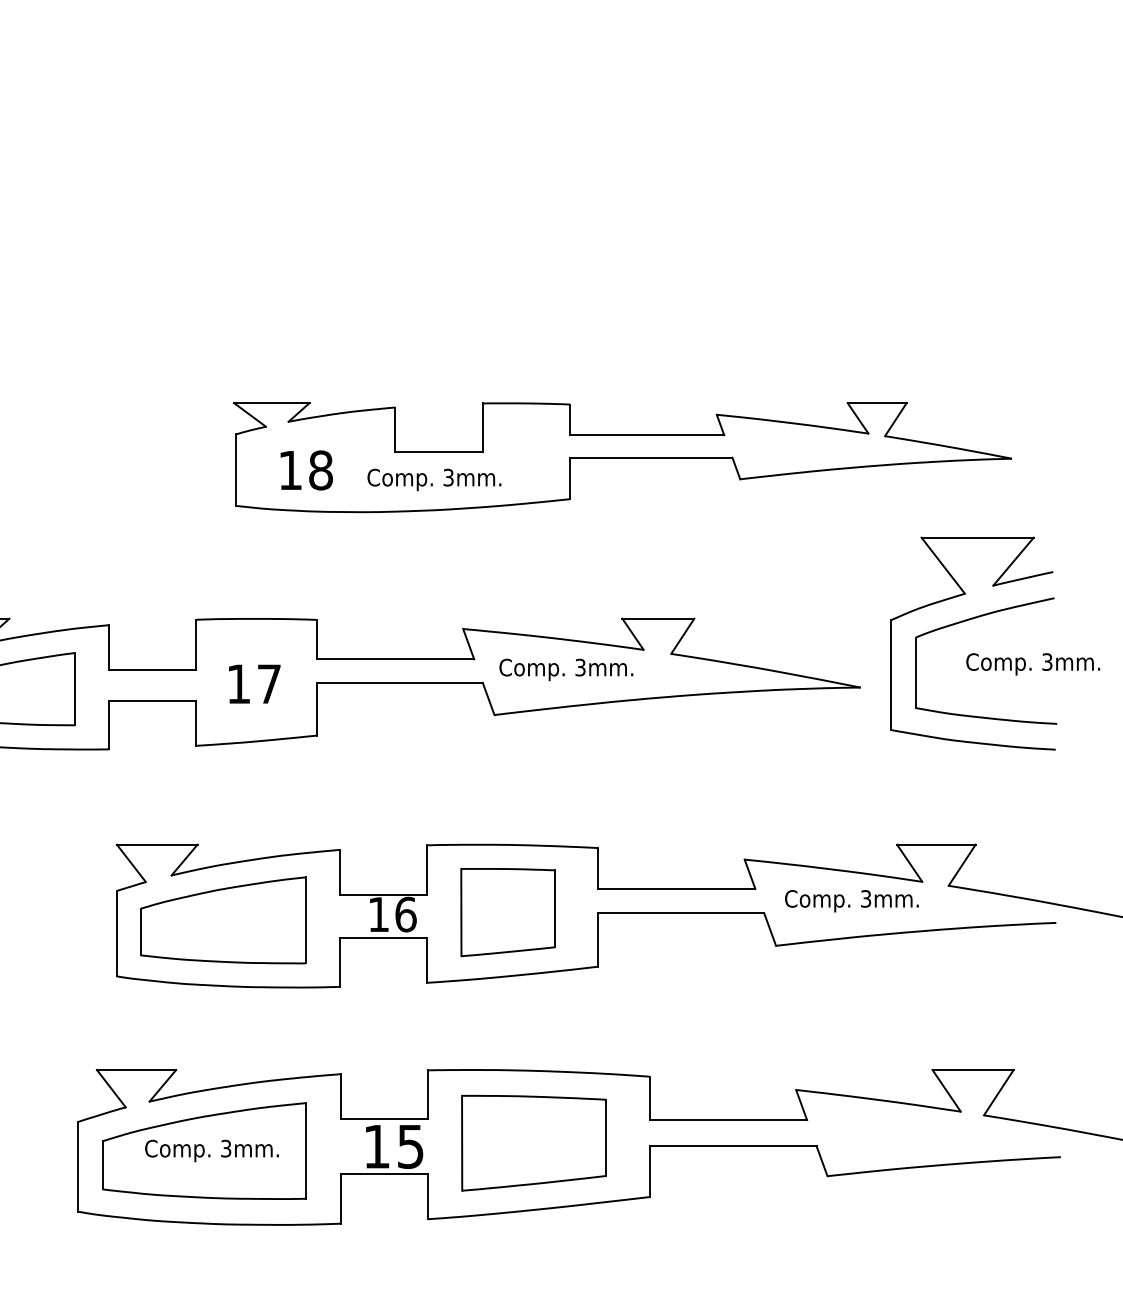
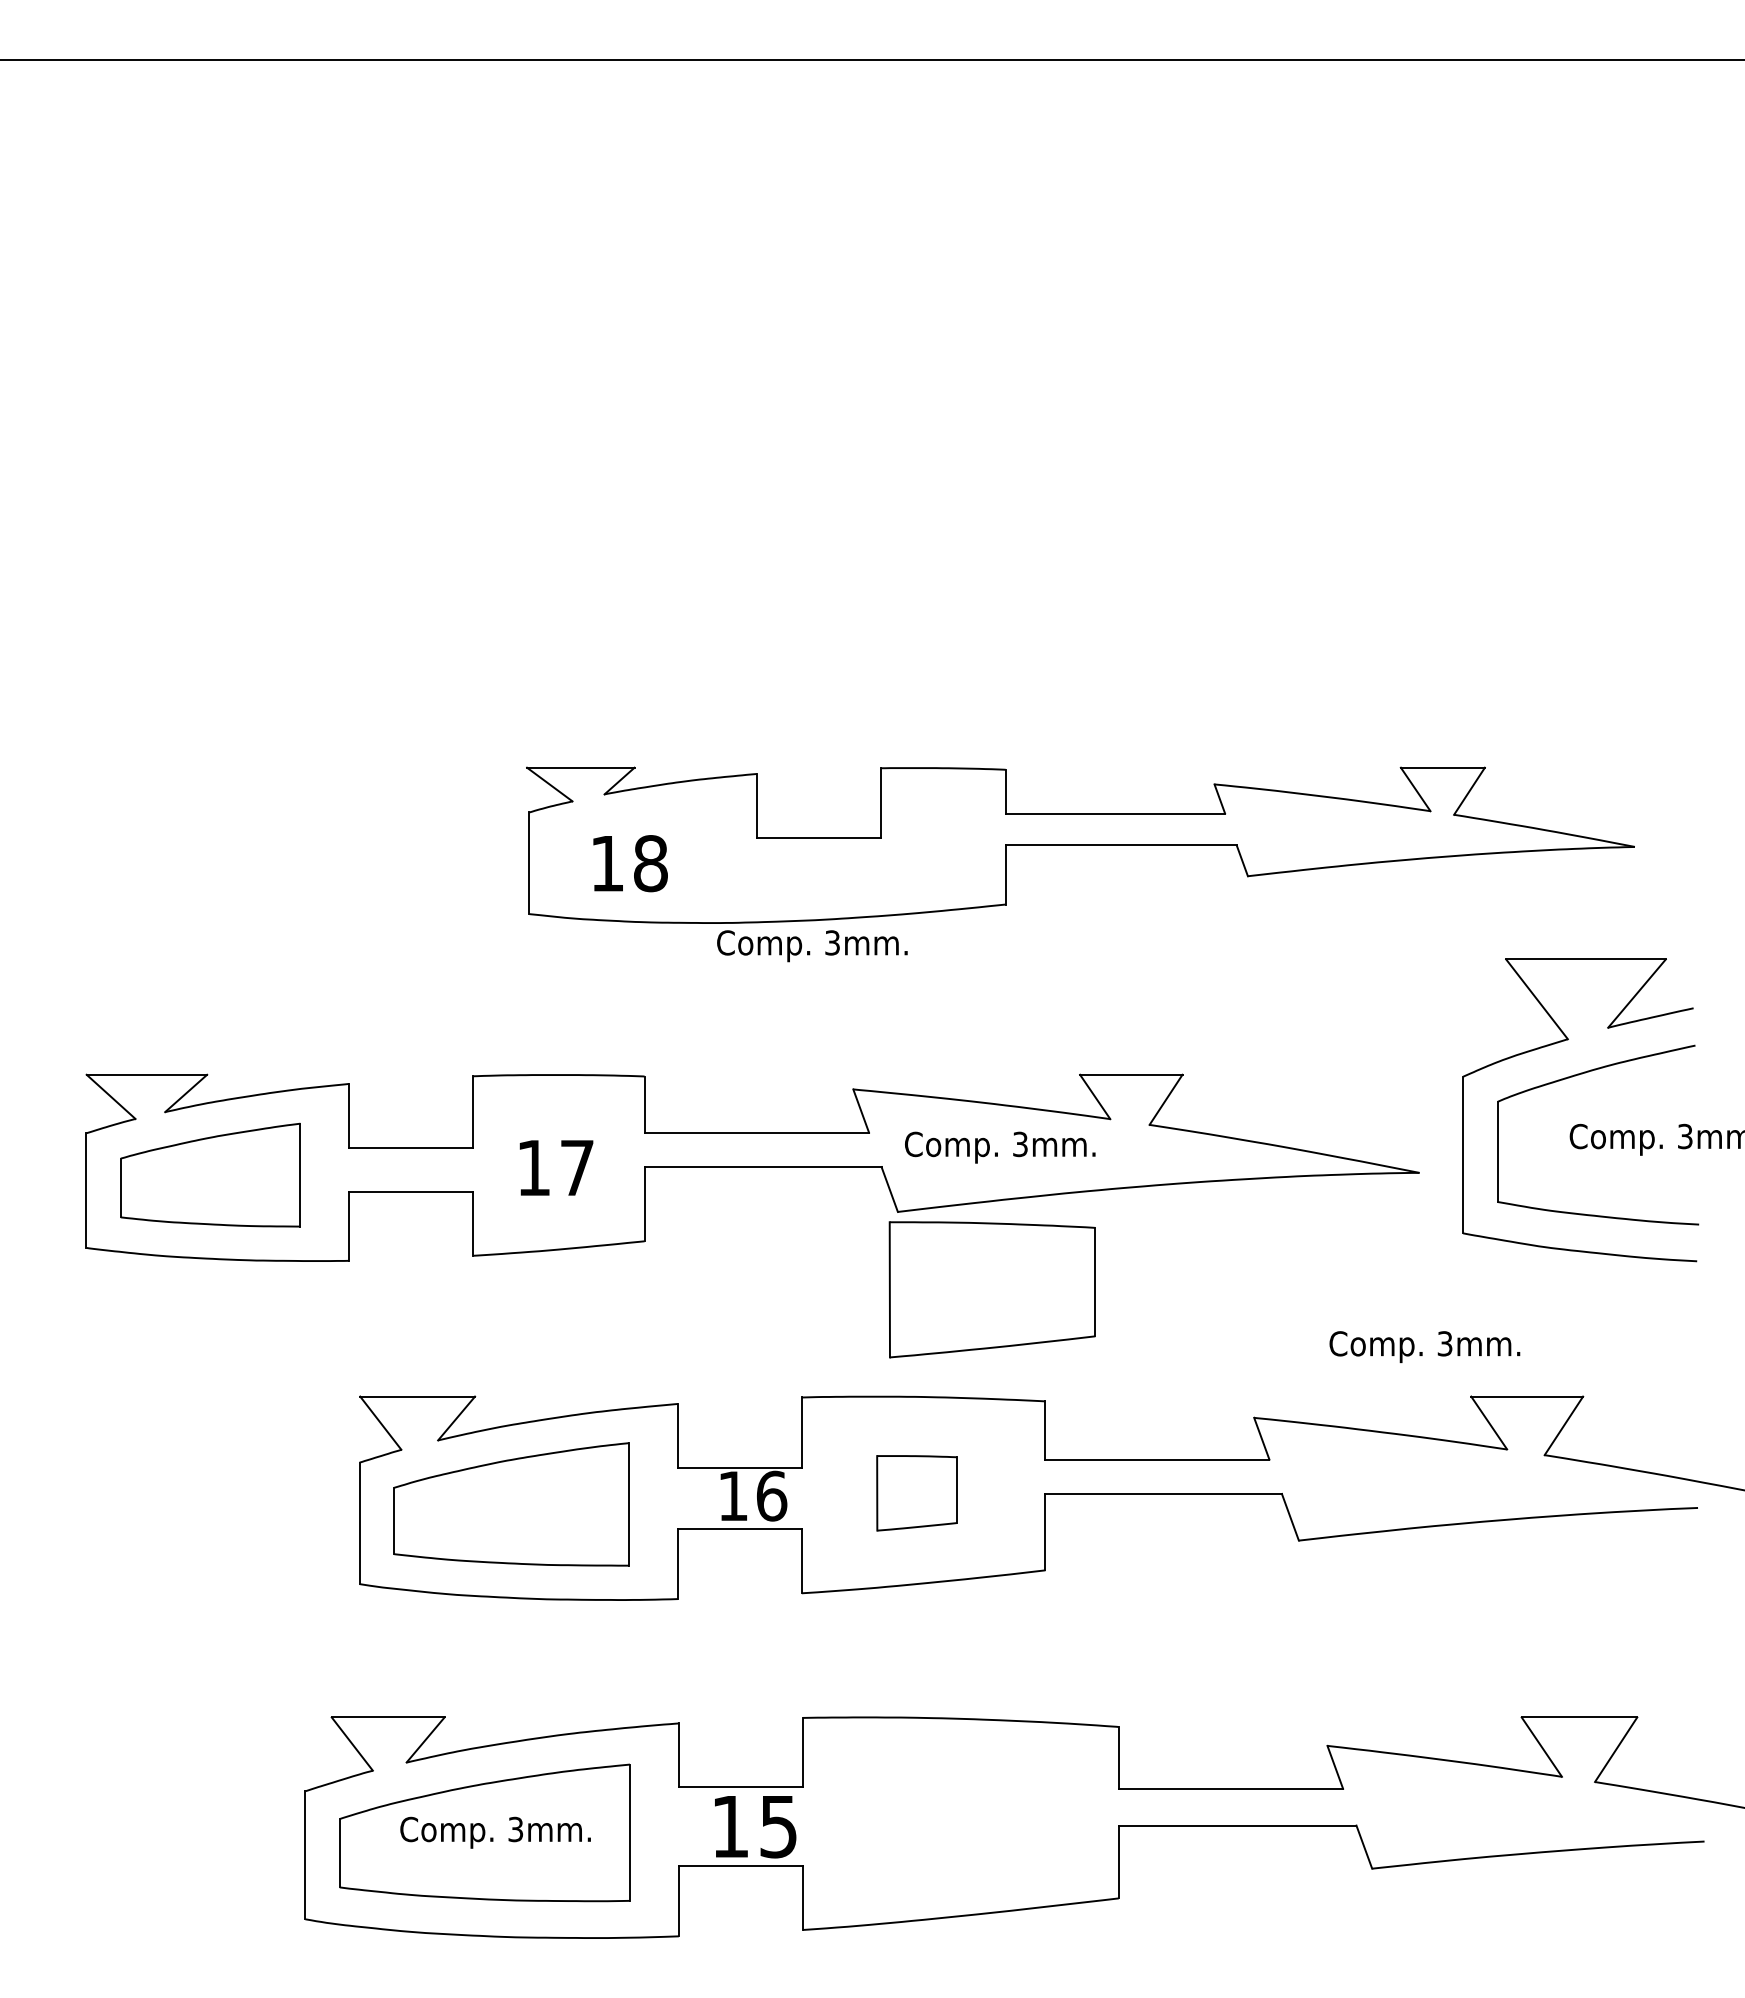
text: (434, 480) -> (812, 946), moved
text: (851, 901) -> (1424, 1347), moved
part: (507, 912) -> (916, 1493), size x0.6
part: (533, 1143) -> (991, 1289), moved

